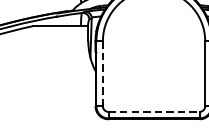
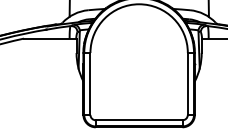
line: (102, 73) -> (90, 83), dashed -> solid
line: (154, 112) -> (139, 120), dashed -> solid

